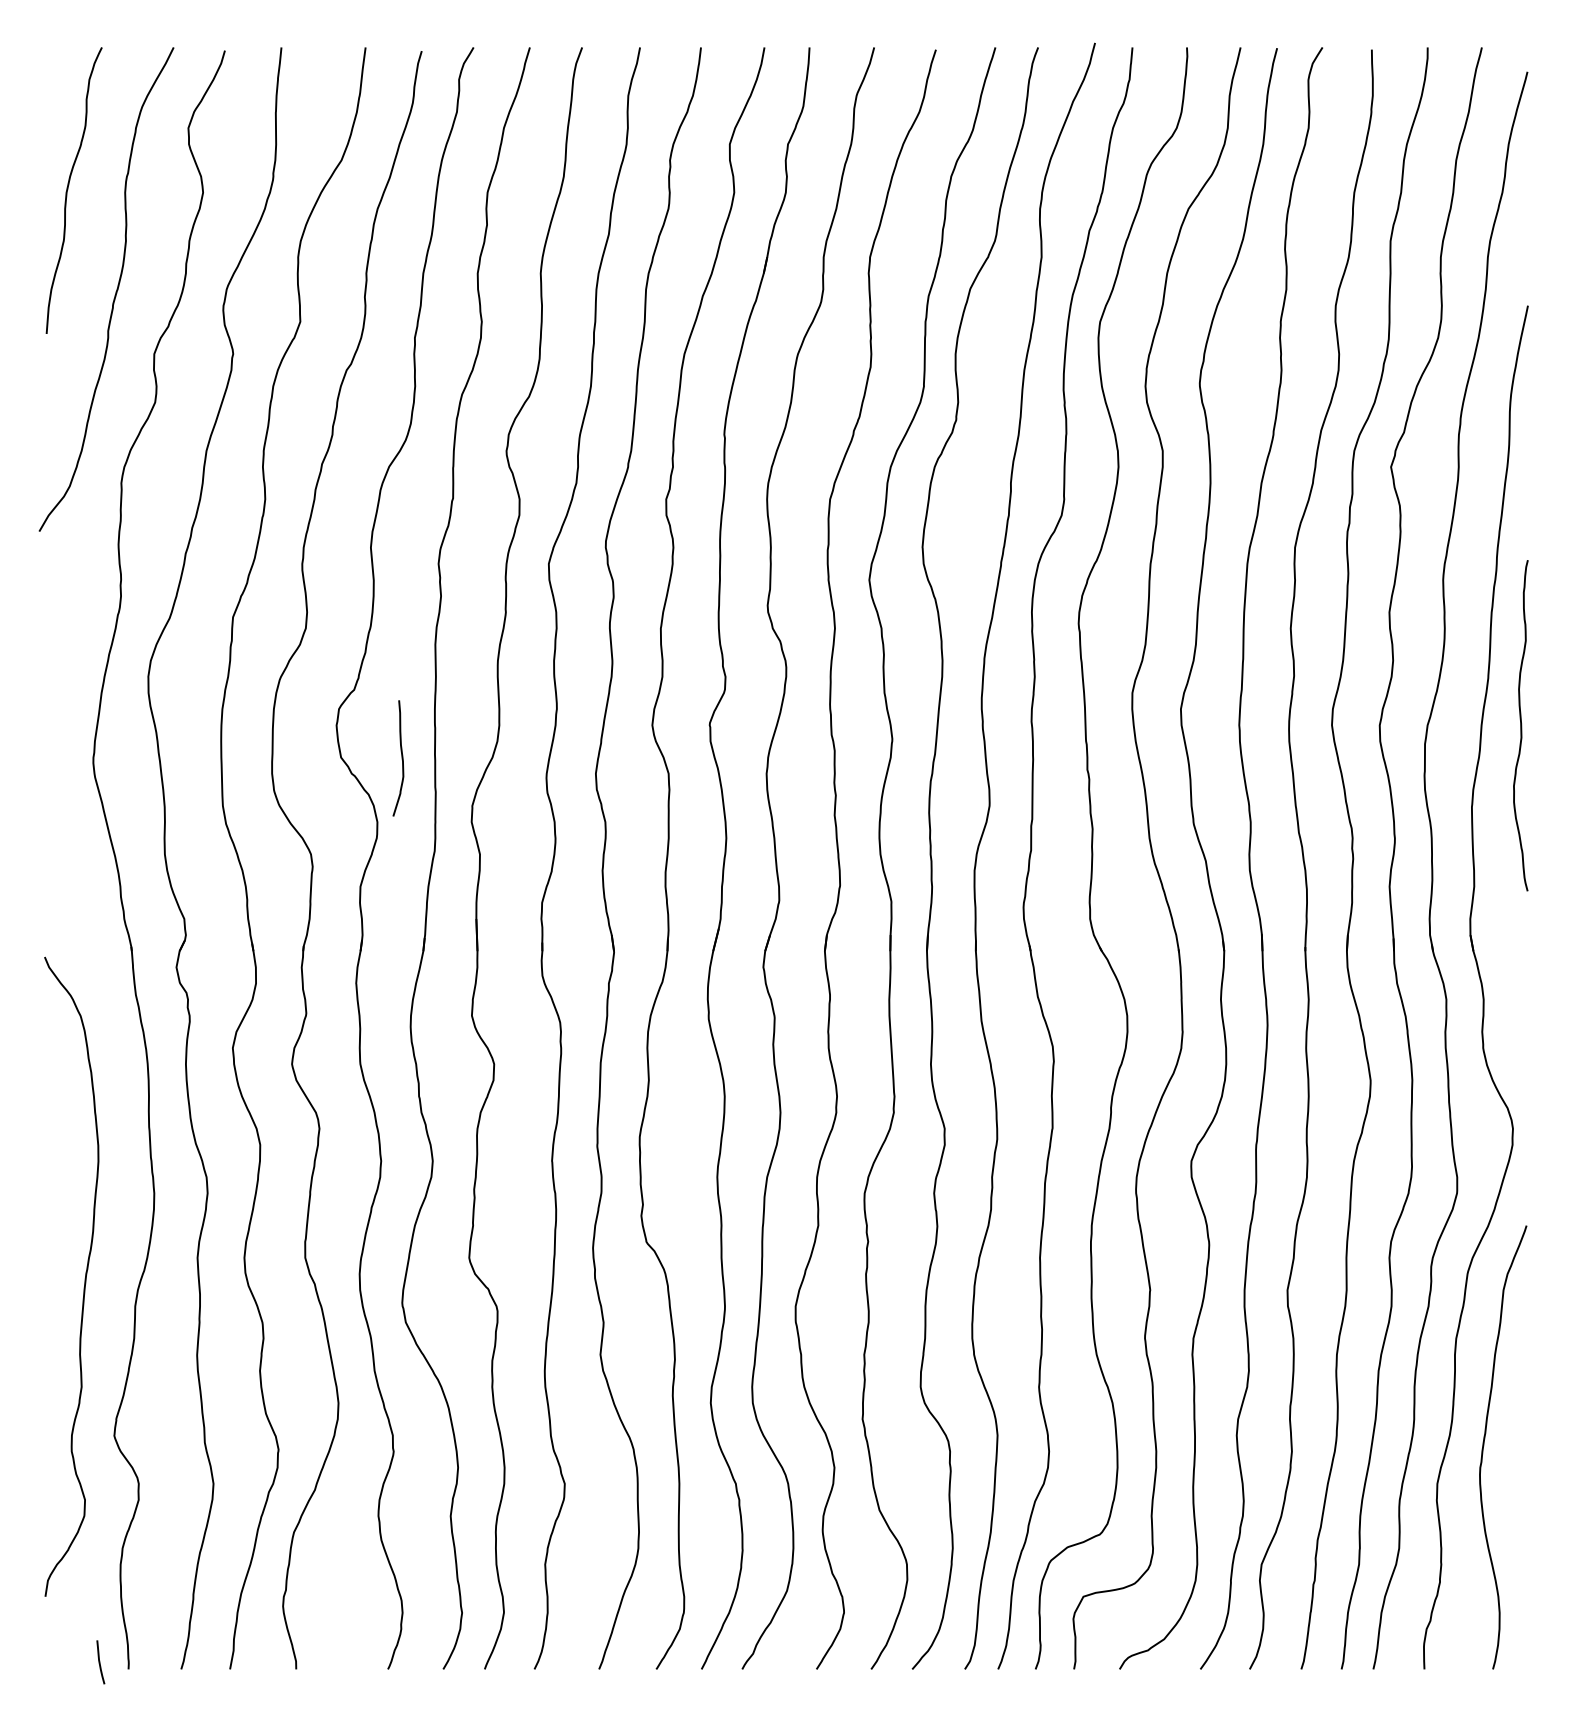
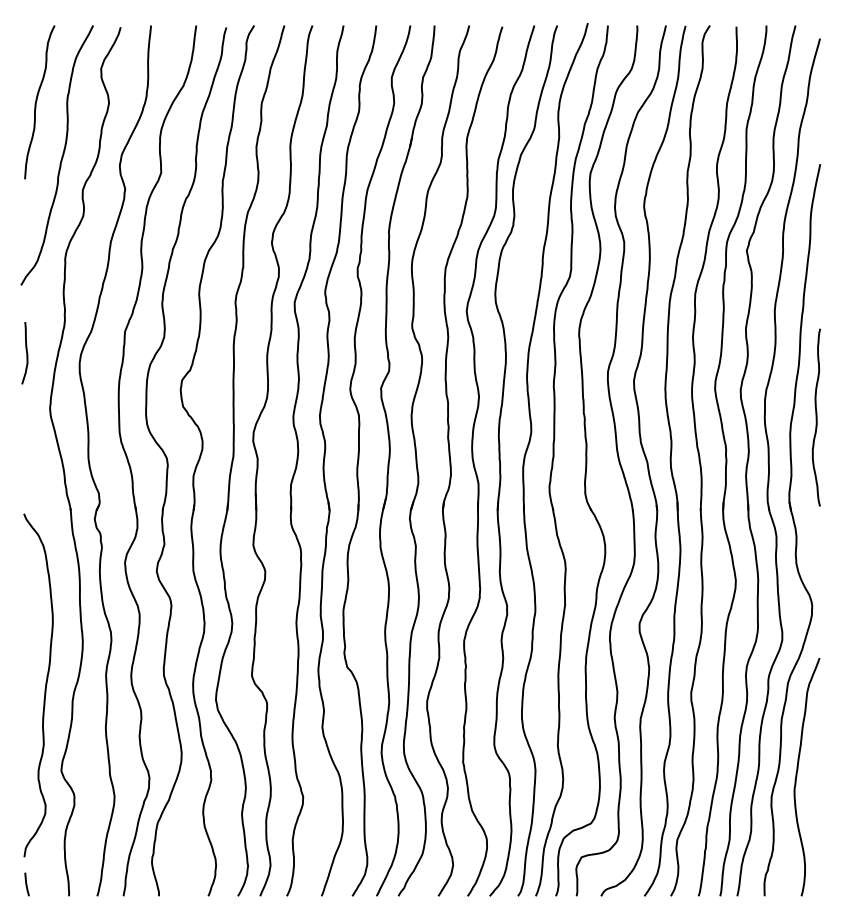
curve: (1519, 725) -> (815, 417), moved
curve: (401, 758) -> (26, 353), moved
line: (99, 1662) -> (26, 884), moved

